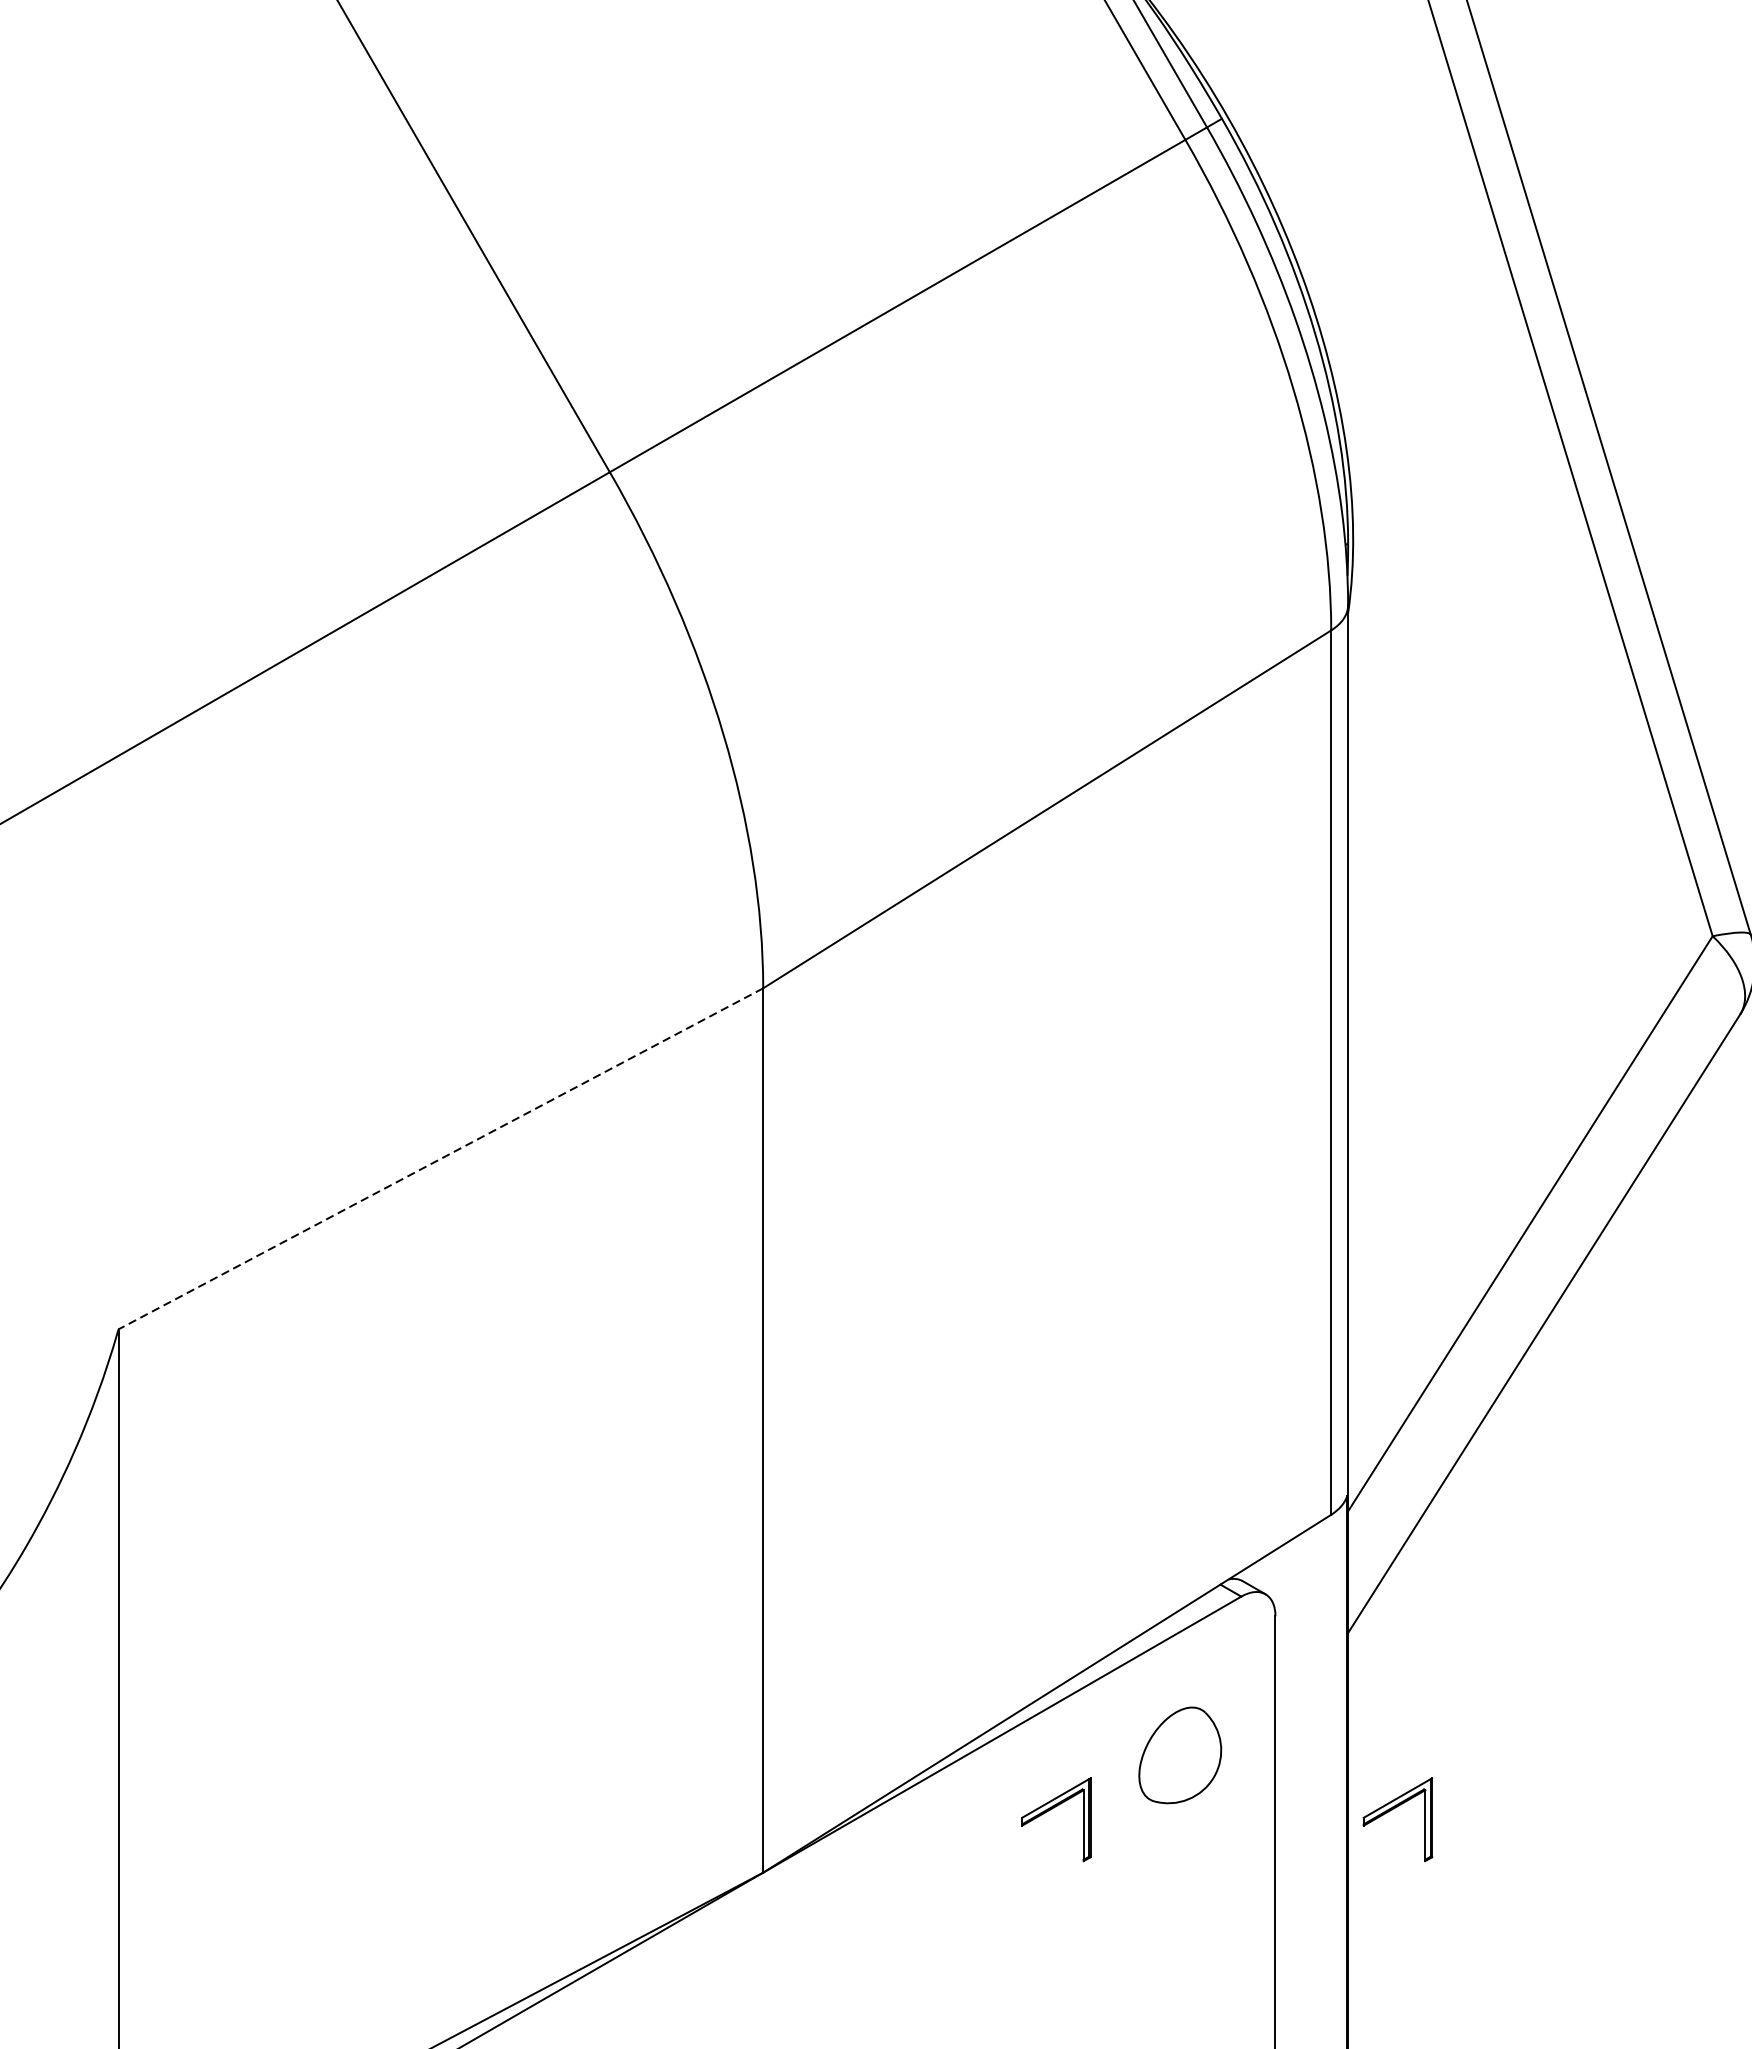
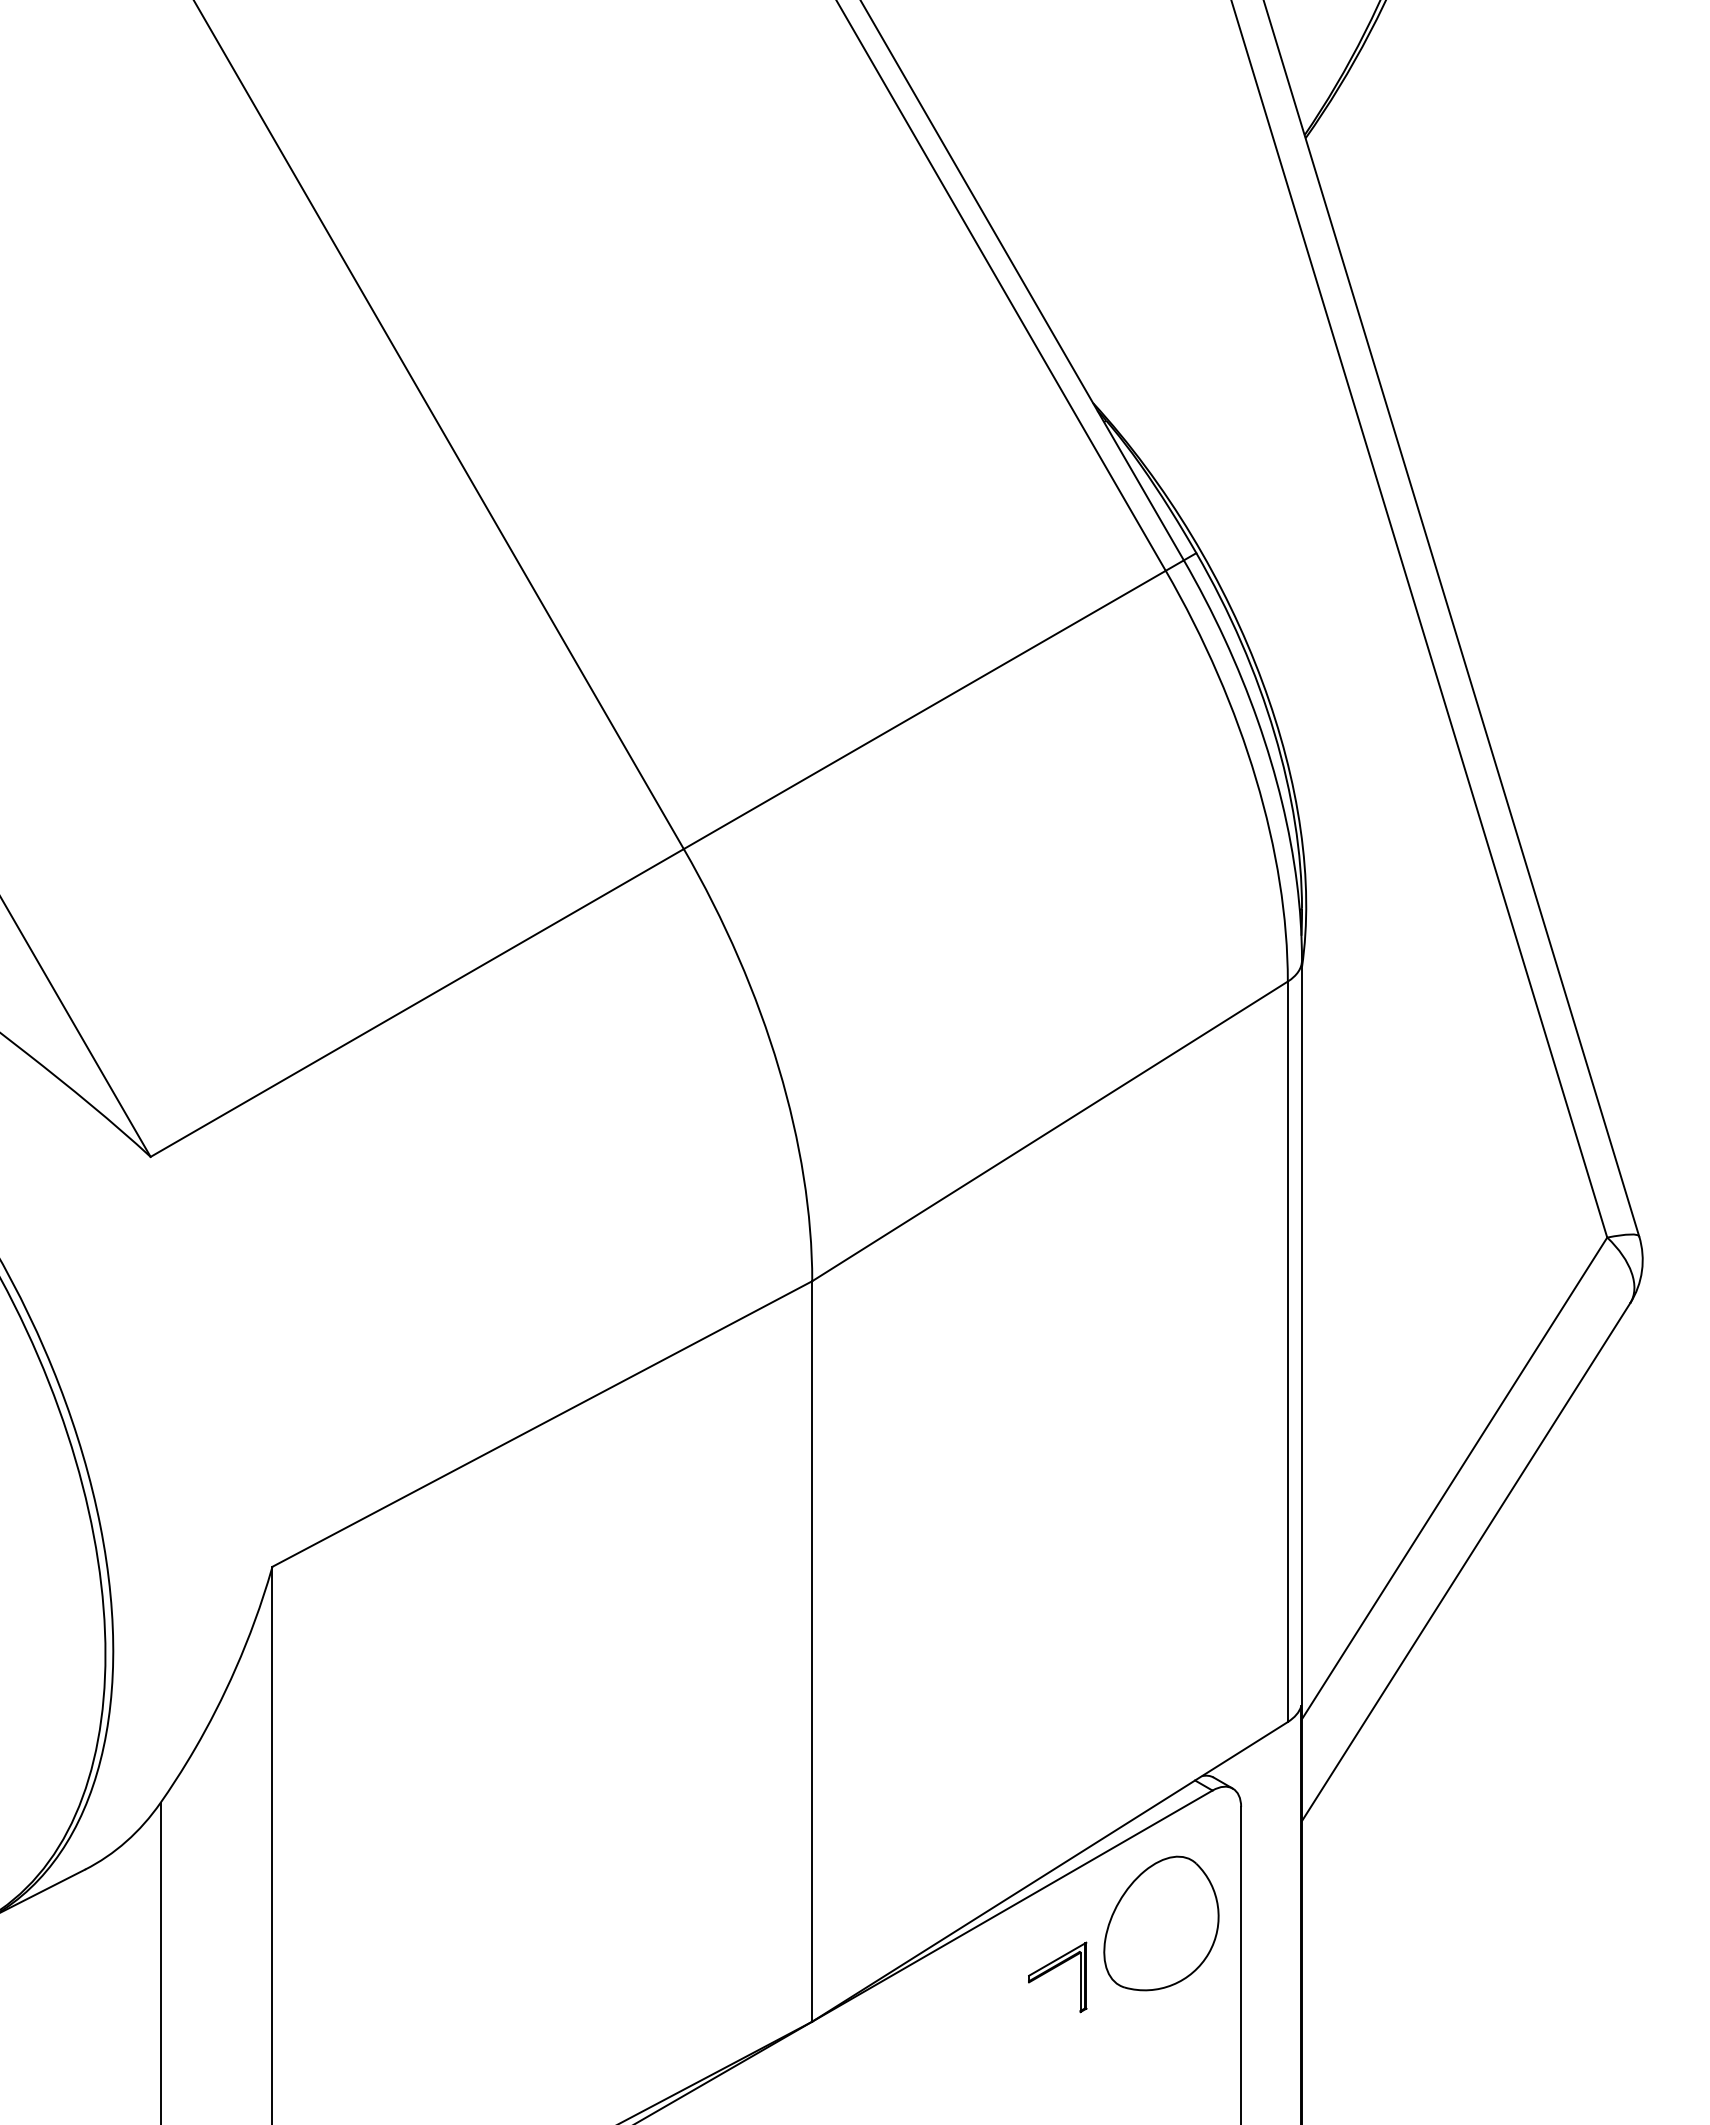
line: (439, 1159) -> (541, 1424), dashed -> solid
part: (1180, 1755) -> (1161, 1923), size x1.67
part: (1392, 1810) -> (1339, 1969), removed

